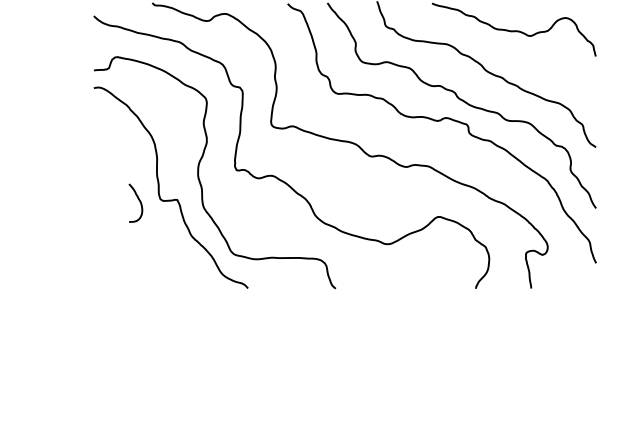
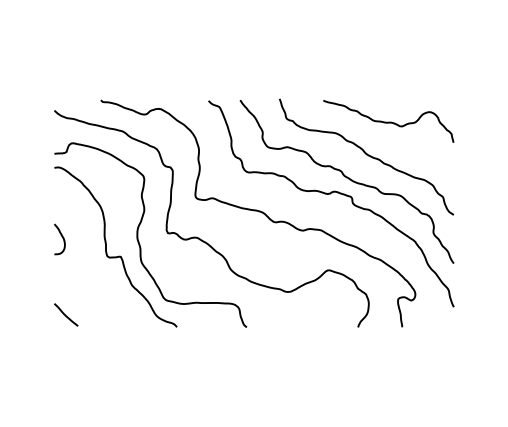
curve: (139, 202) -> (62, 238), moved
line: (107, 272) -> (65, 314), added

